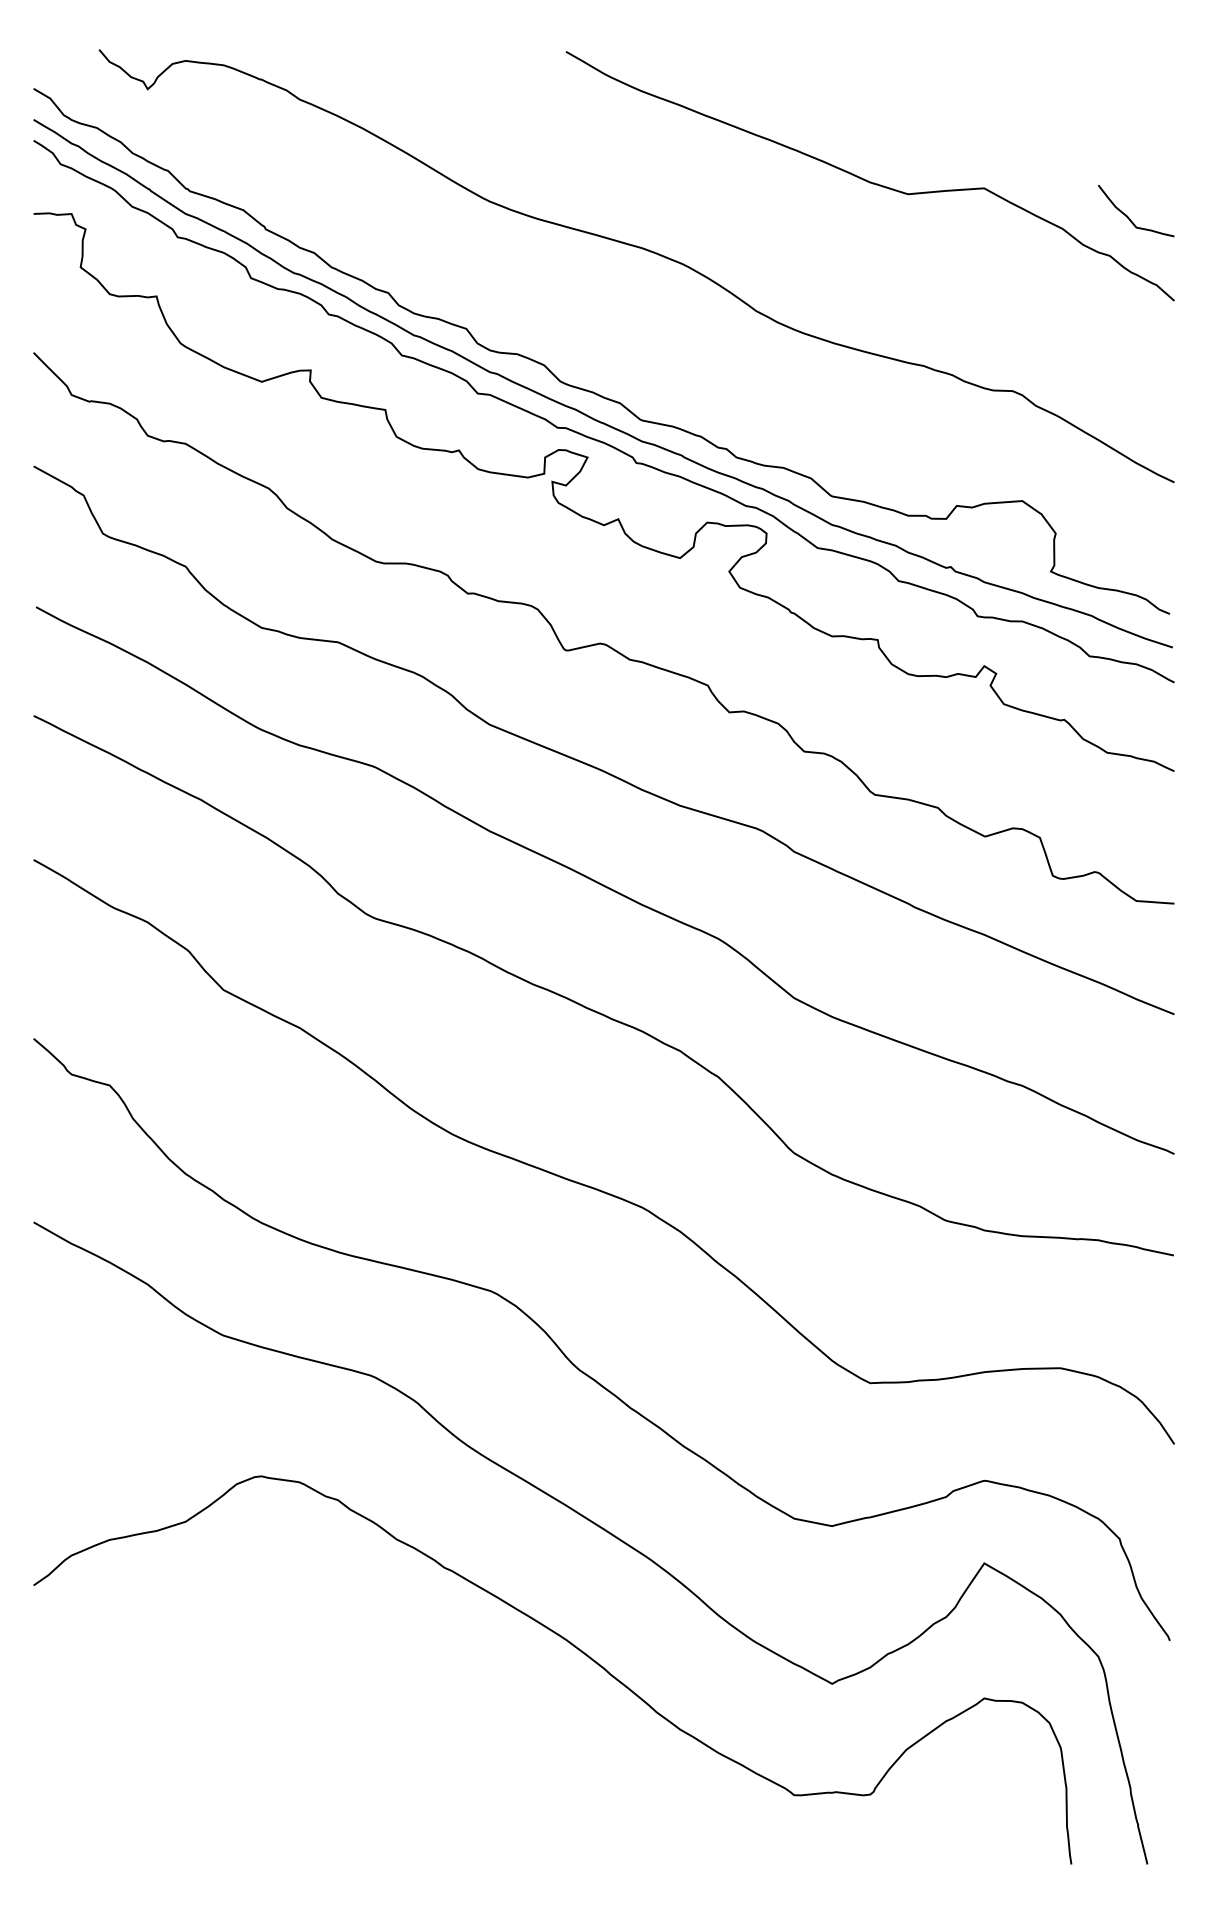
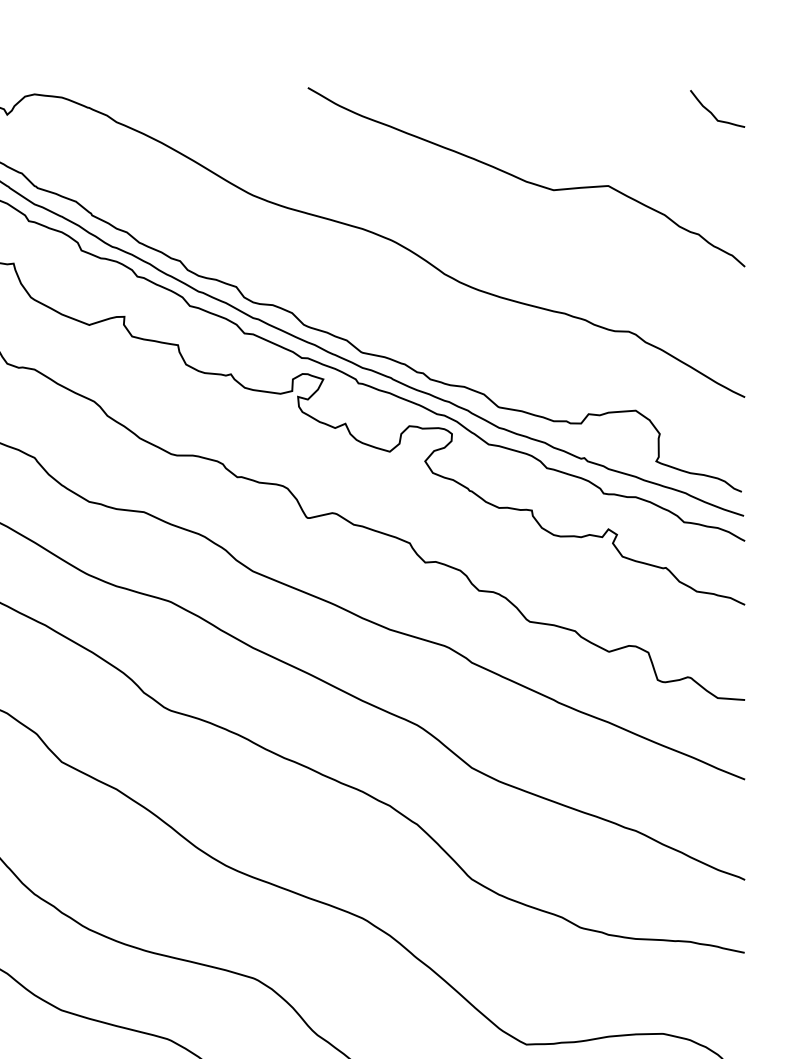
curve: (1129, 217) -> (712, 113), moved

